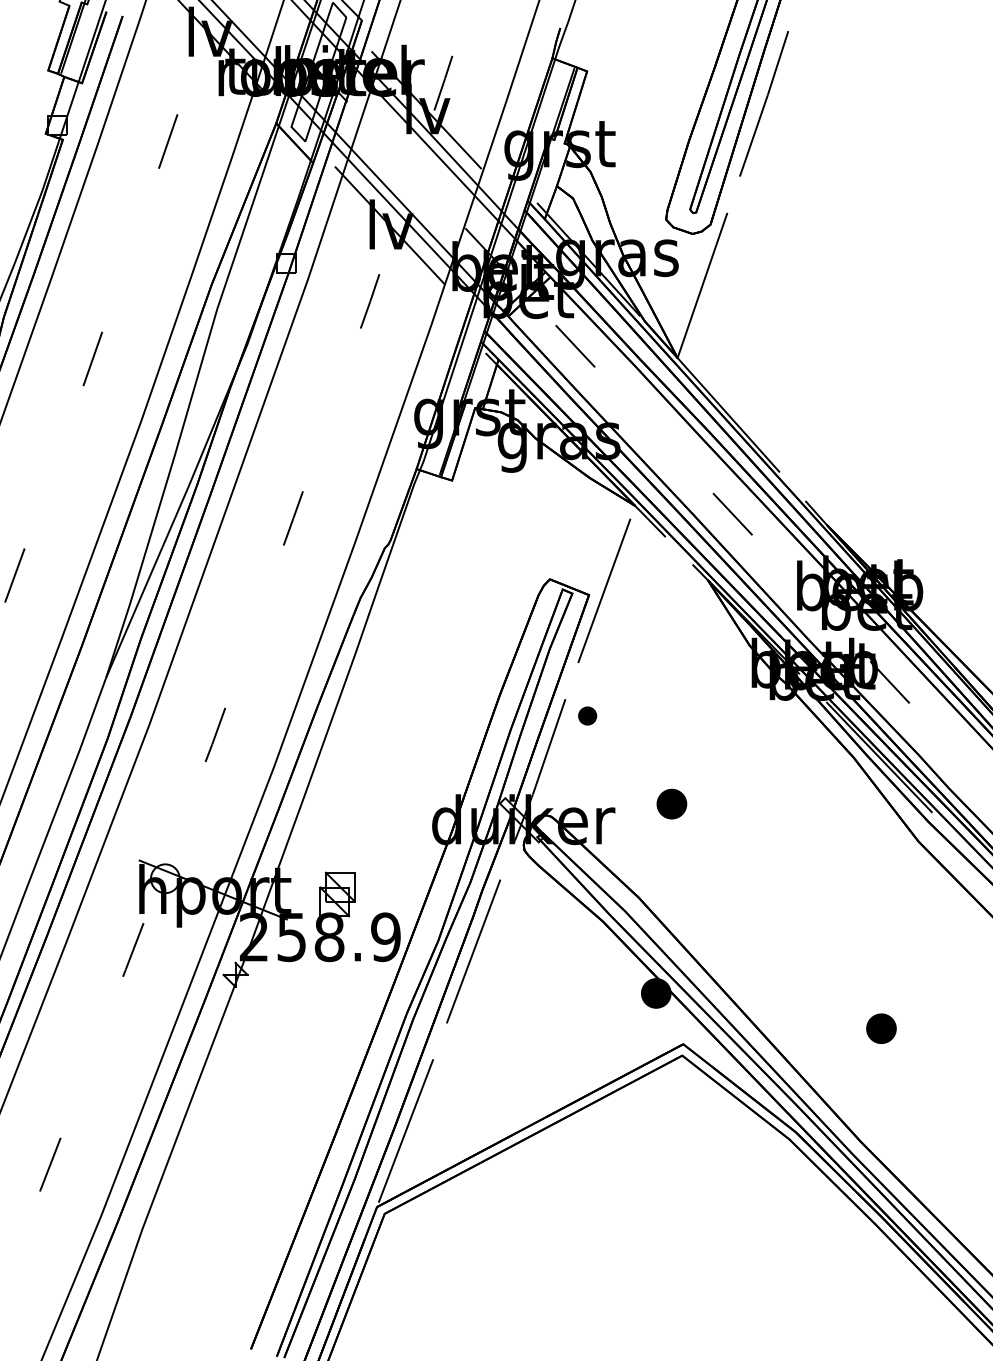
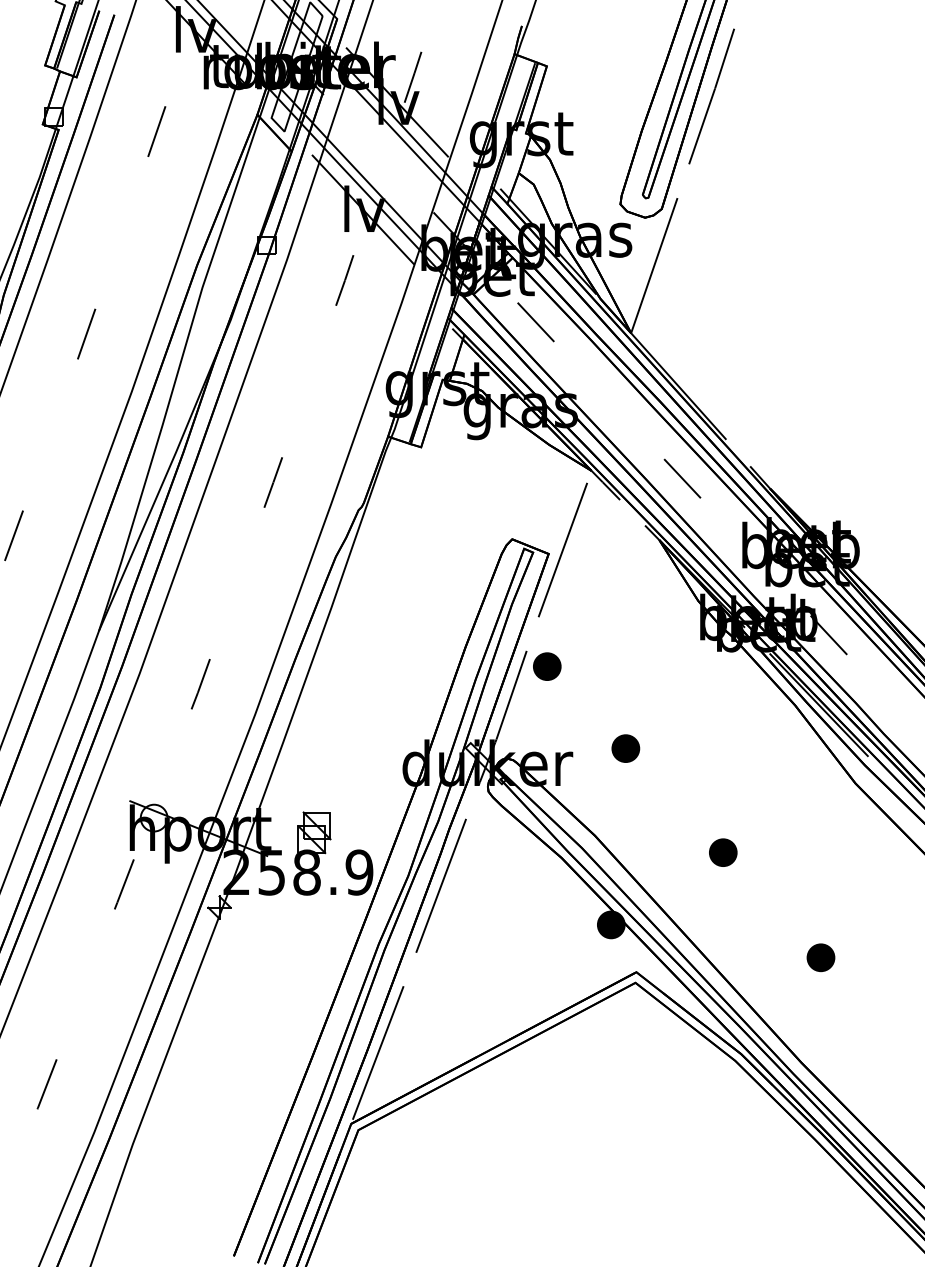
part: (587, 715) -> (547, 666), size x1.67
part: (776, 915) -> (723, 852), added

